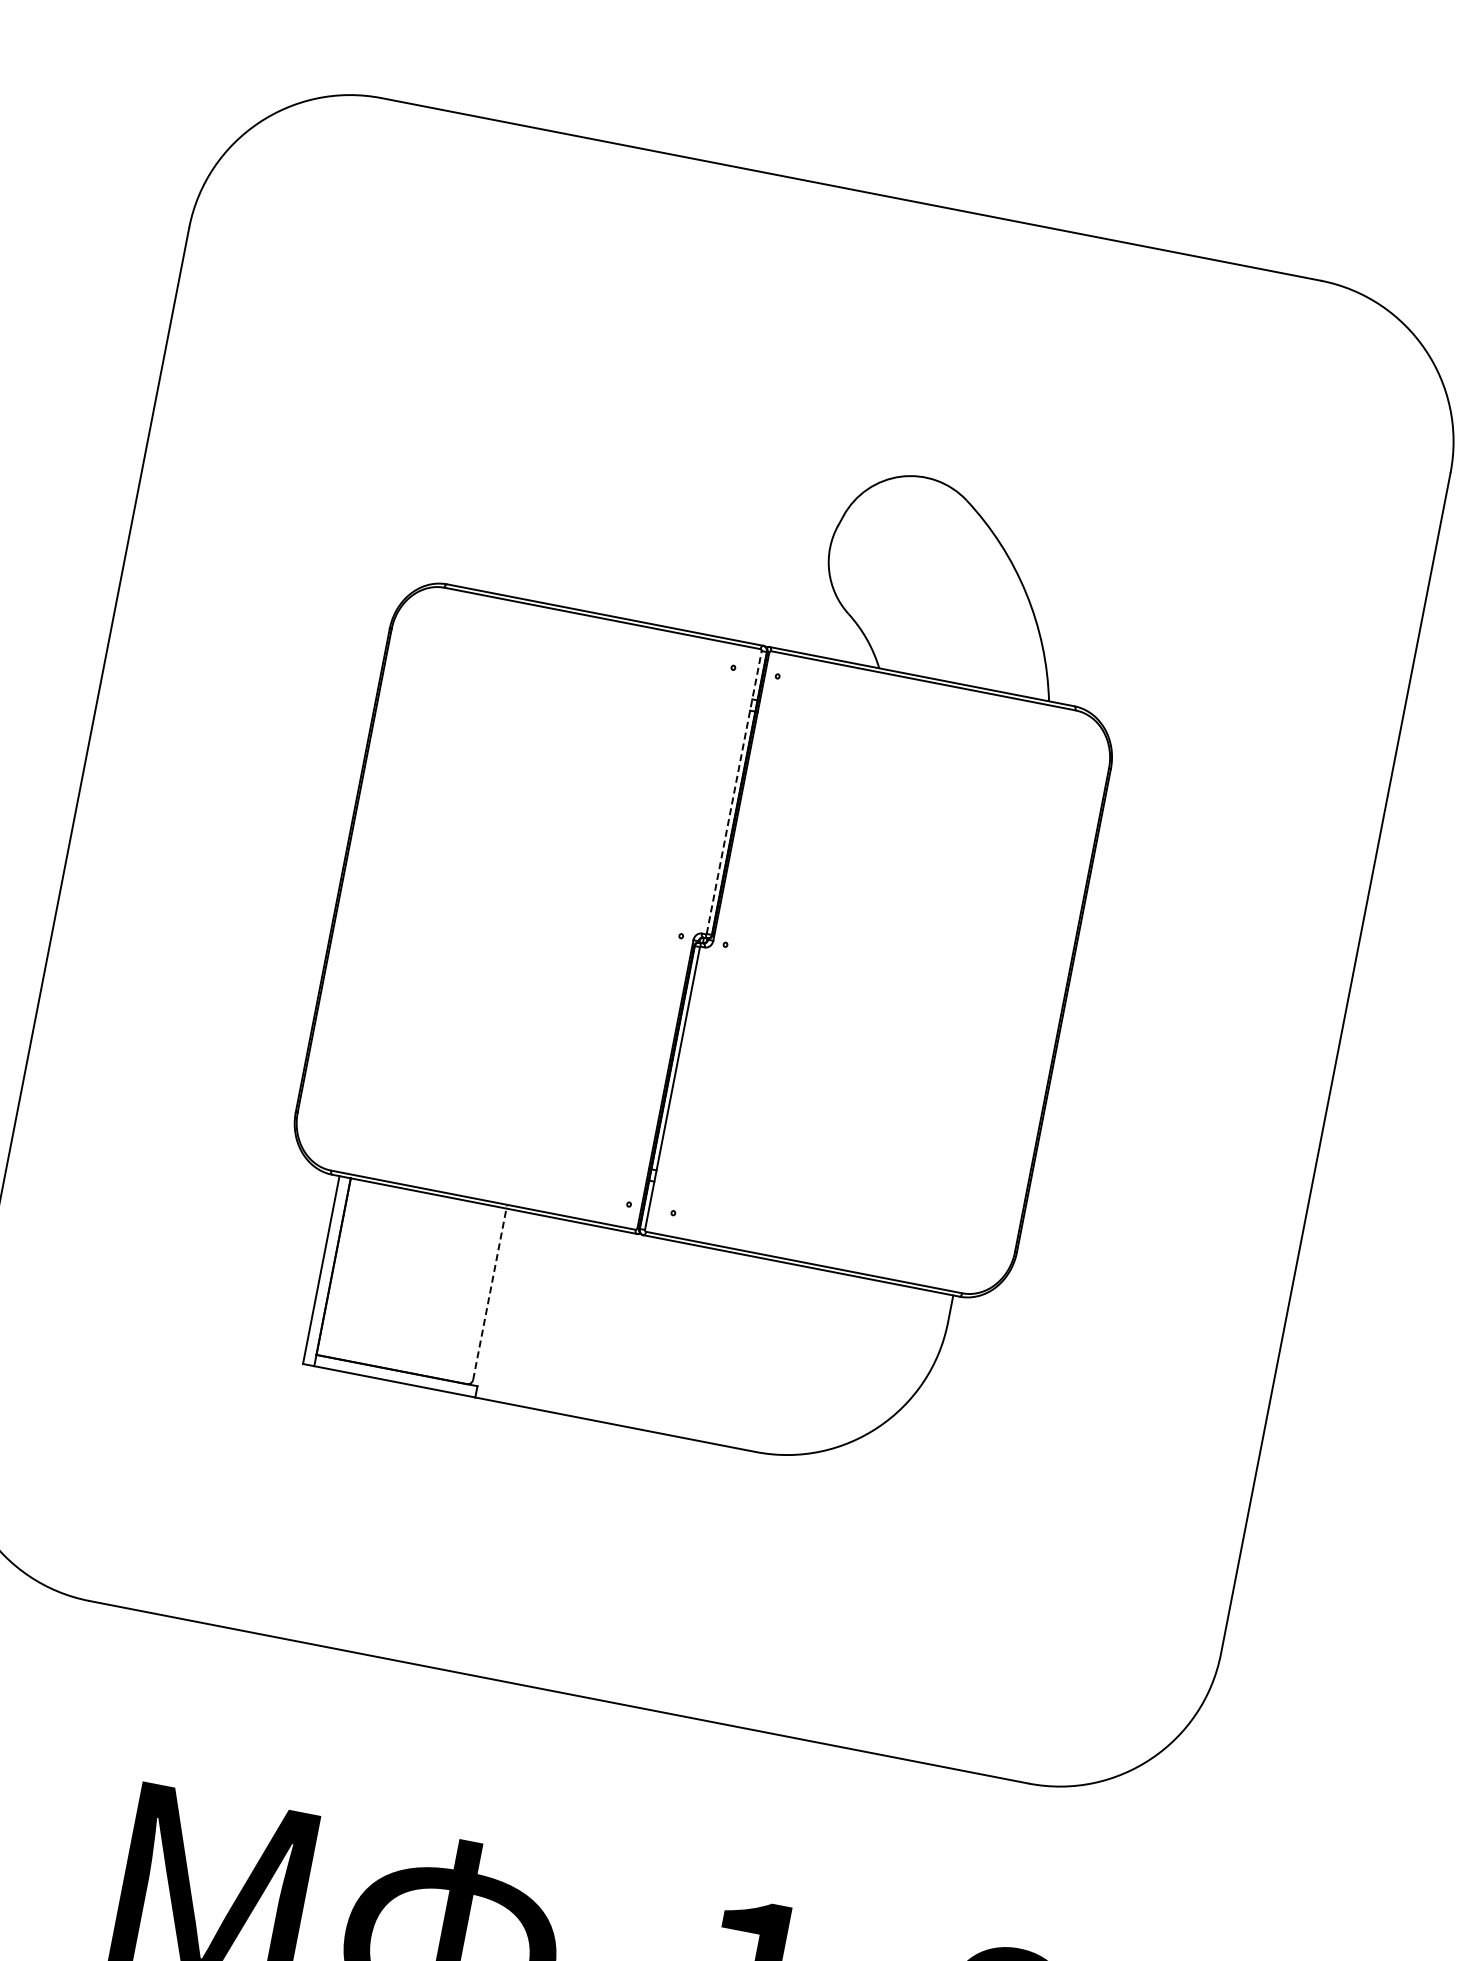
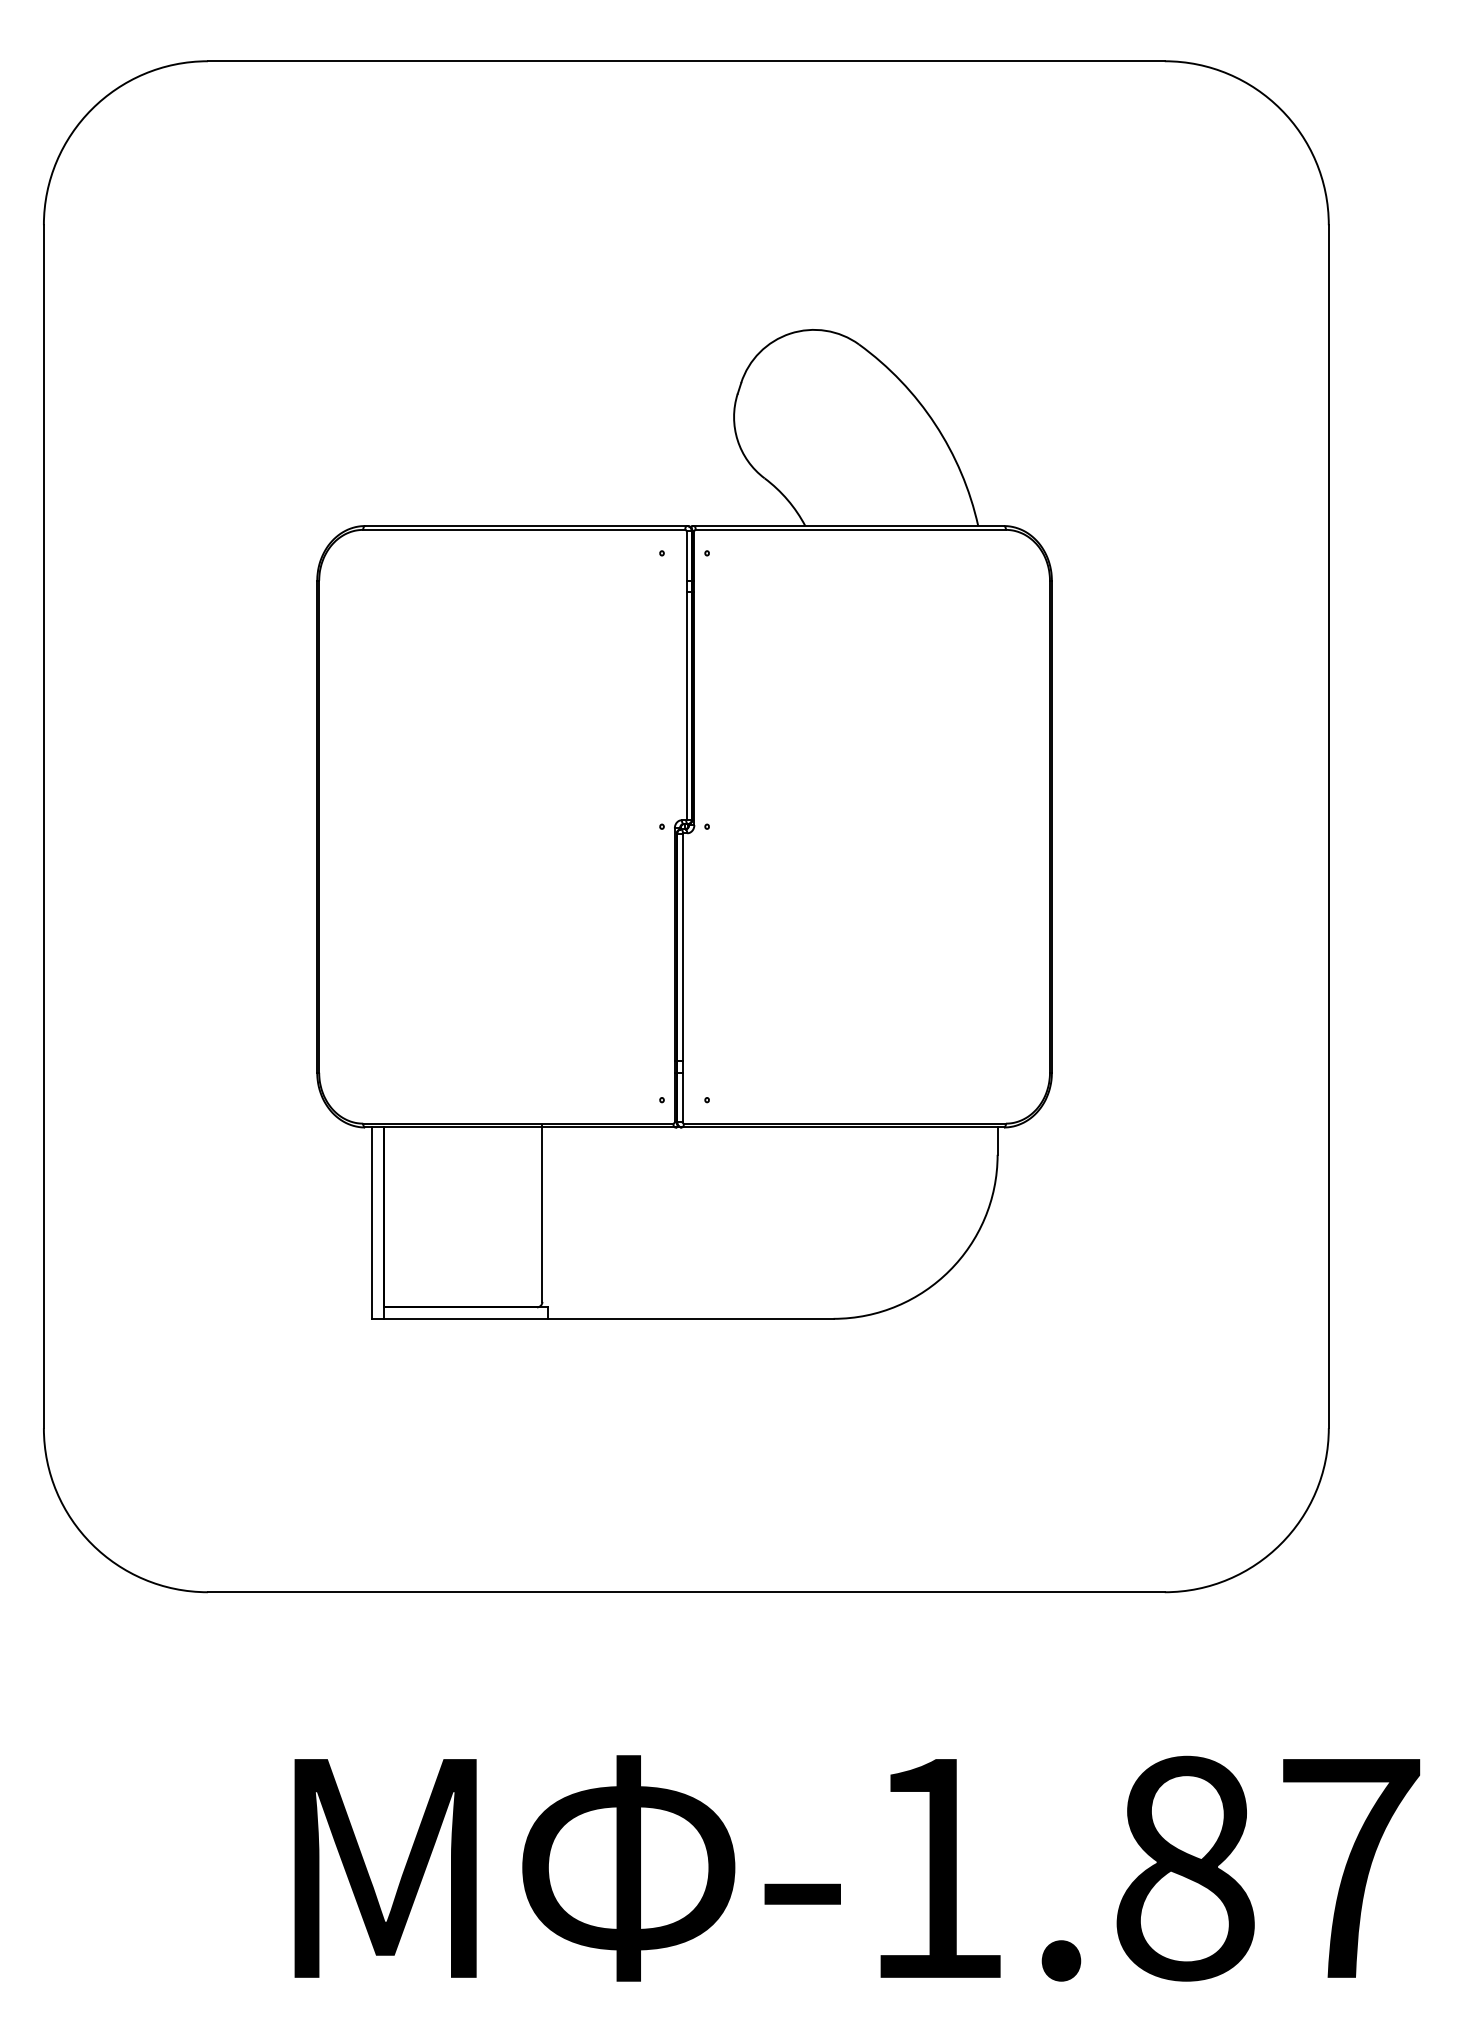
line: (734, 792) -> (686, 675), dashed -> solid
line: (490, 1293) -> (542, 1213), dashed -> solid

